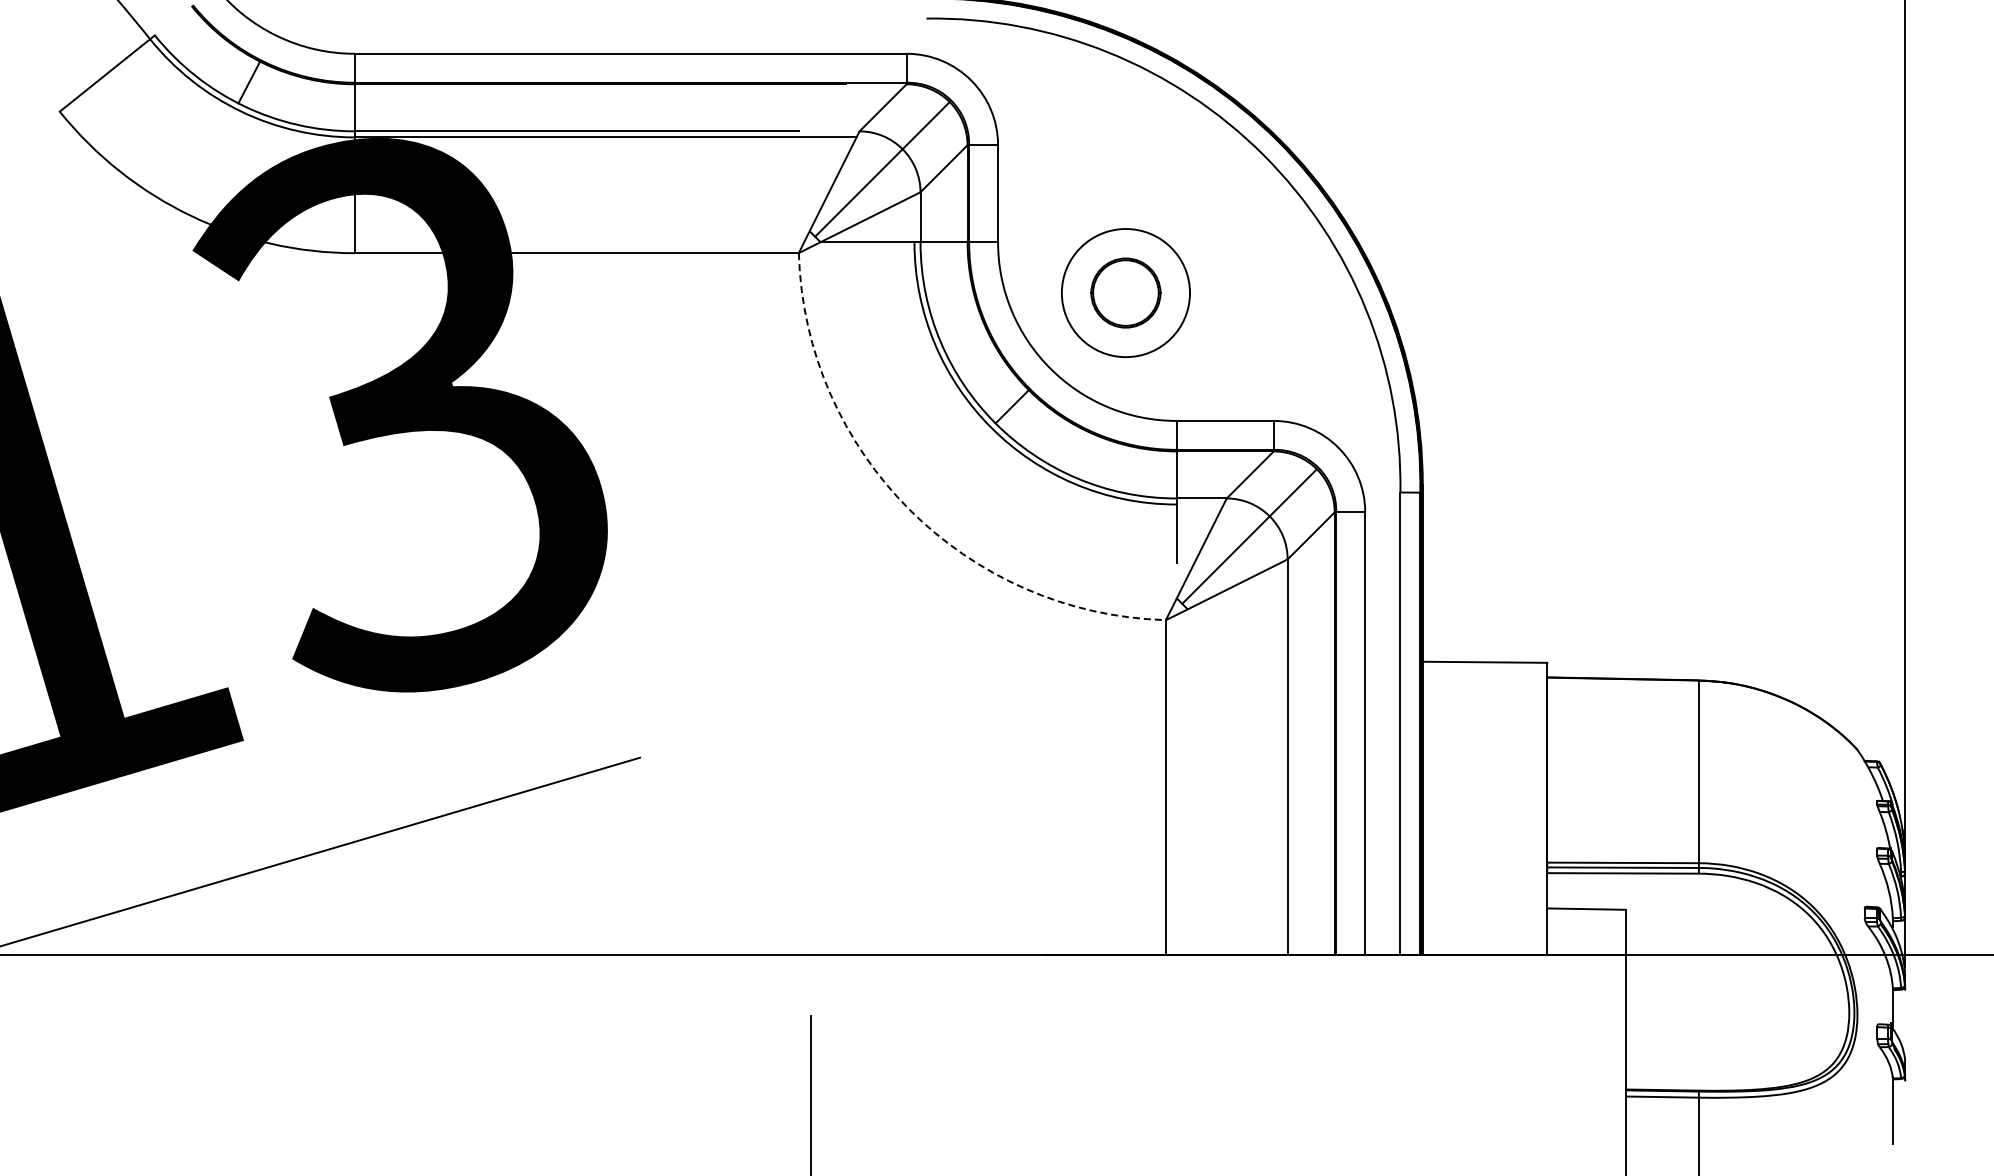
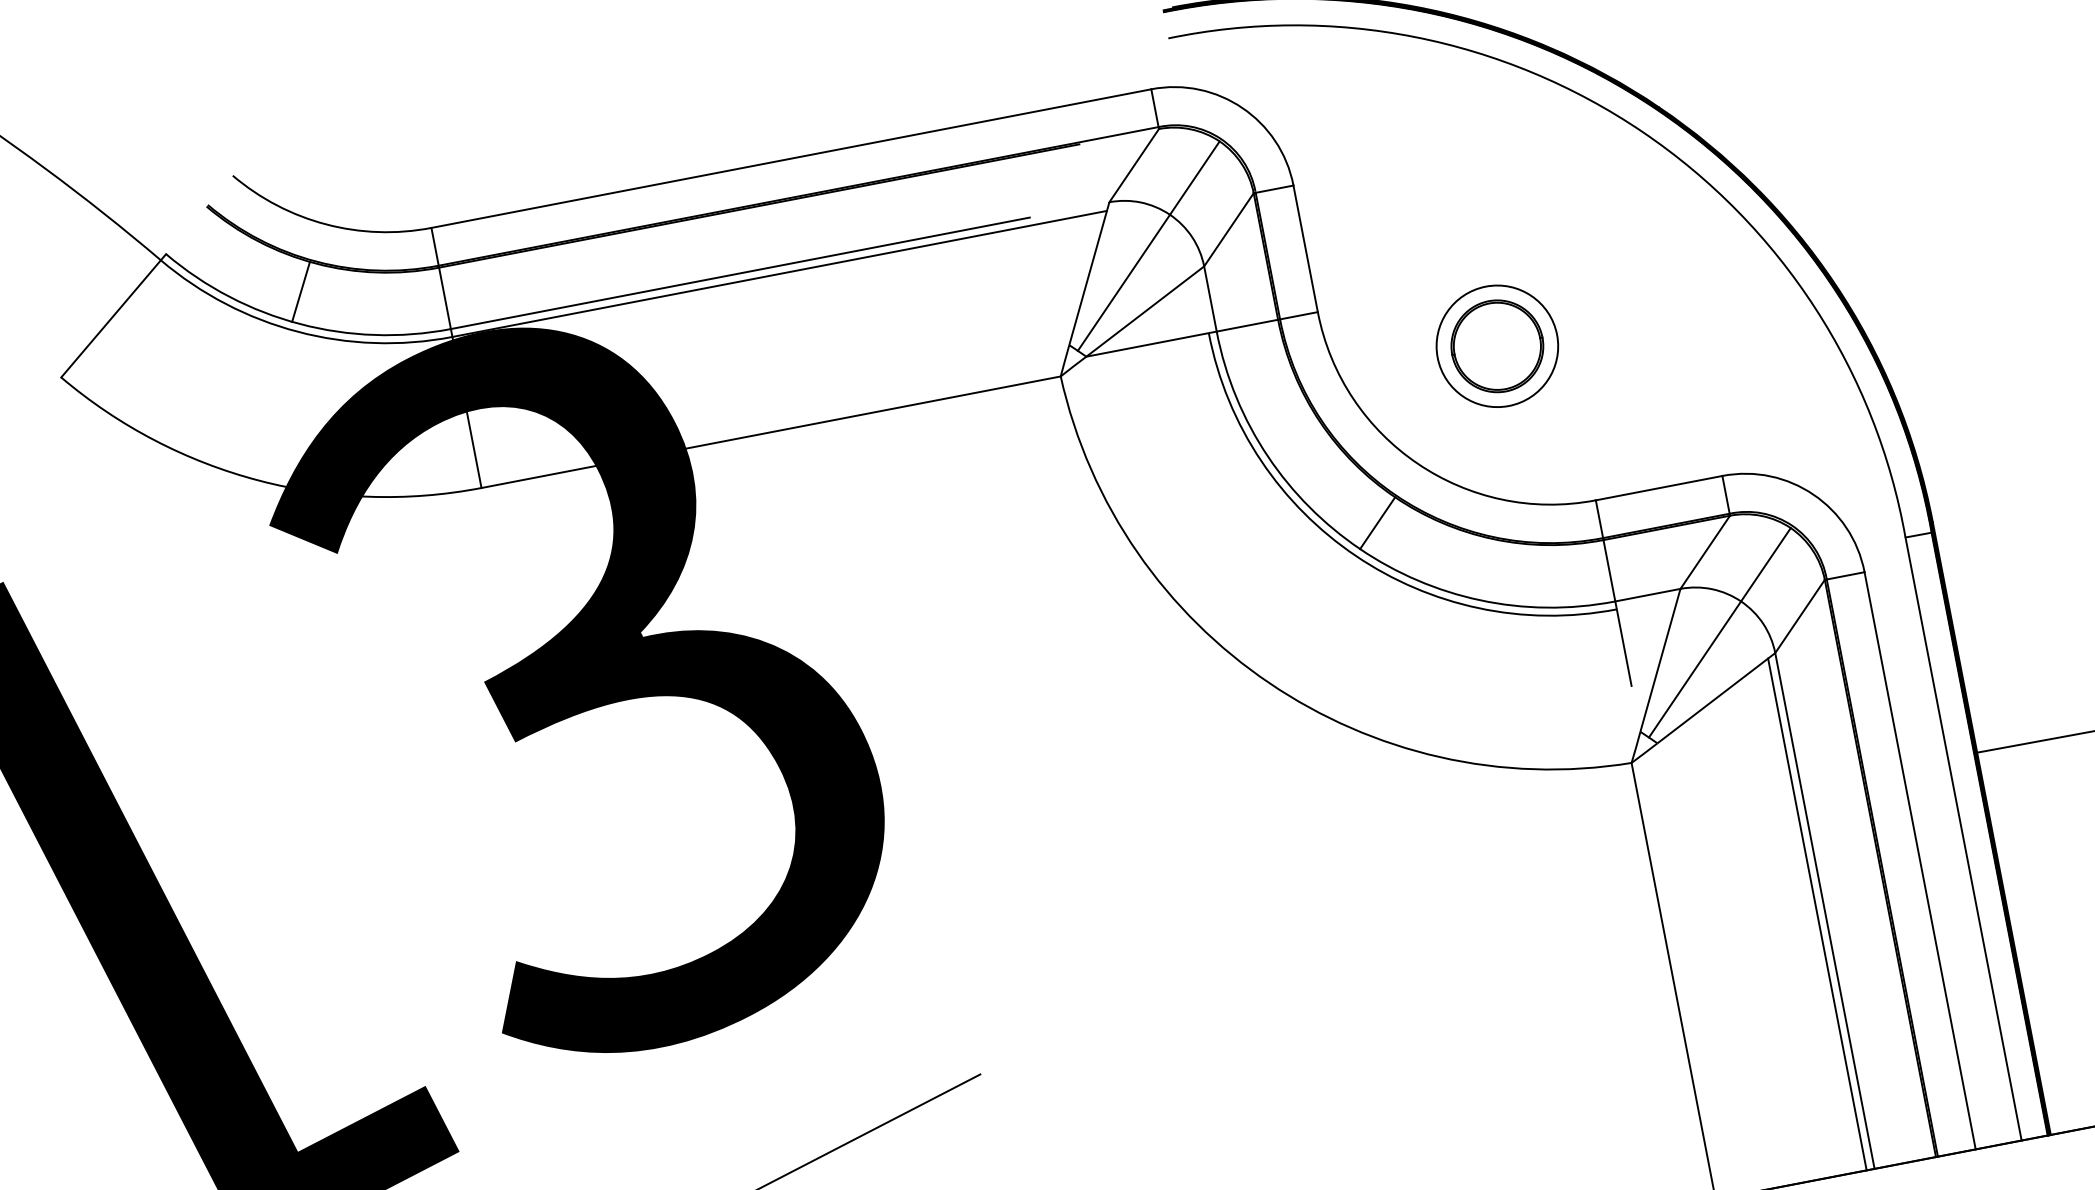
circle: (1125, 292) -> (1496, 345), size x0.71
arc: (909, 509) -> (1269, 682), dashed -> solid
line: (1281, 758) -> (1817, 914), added

